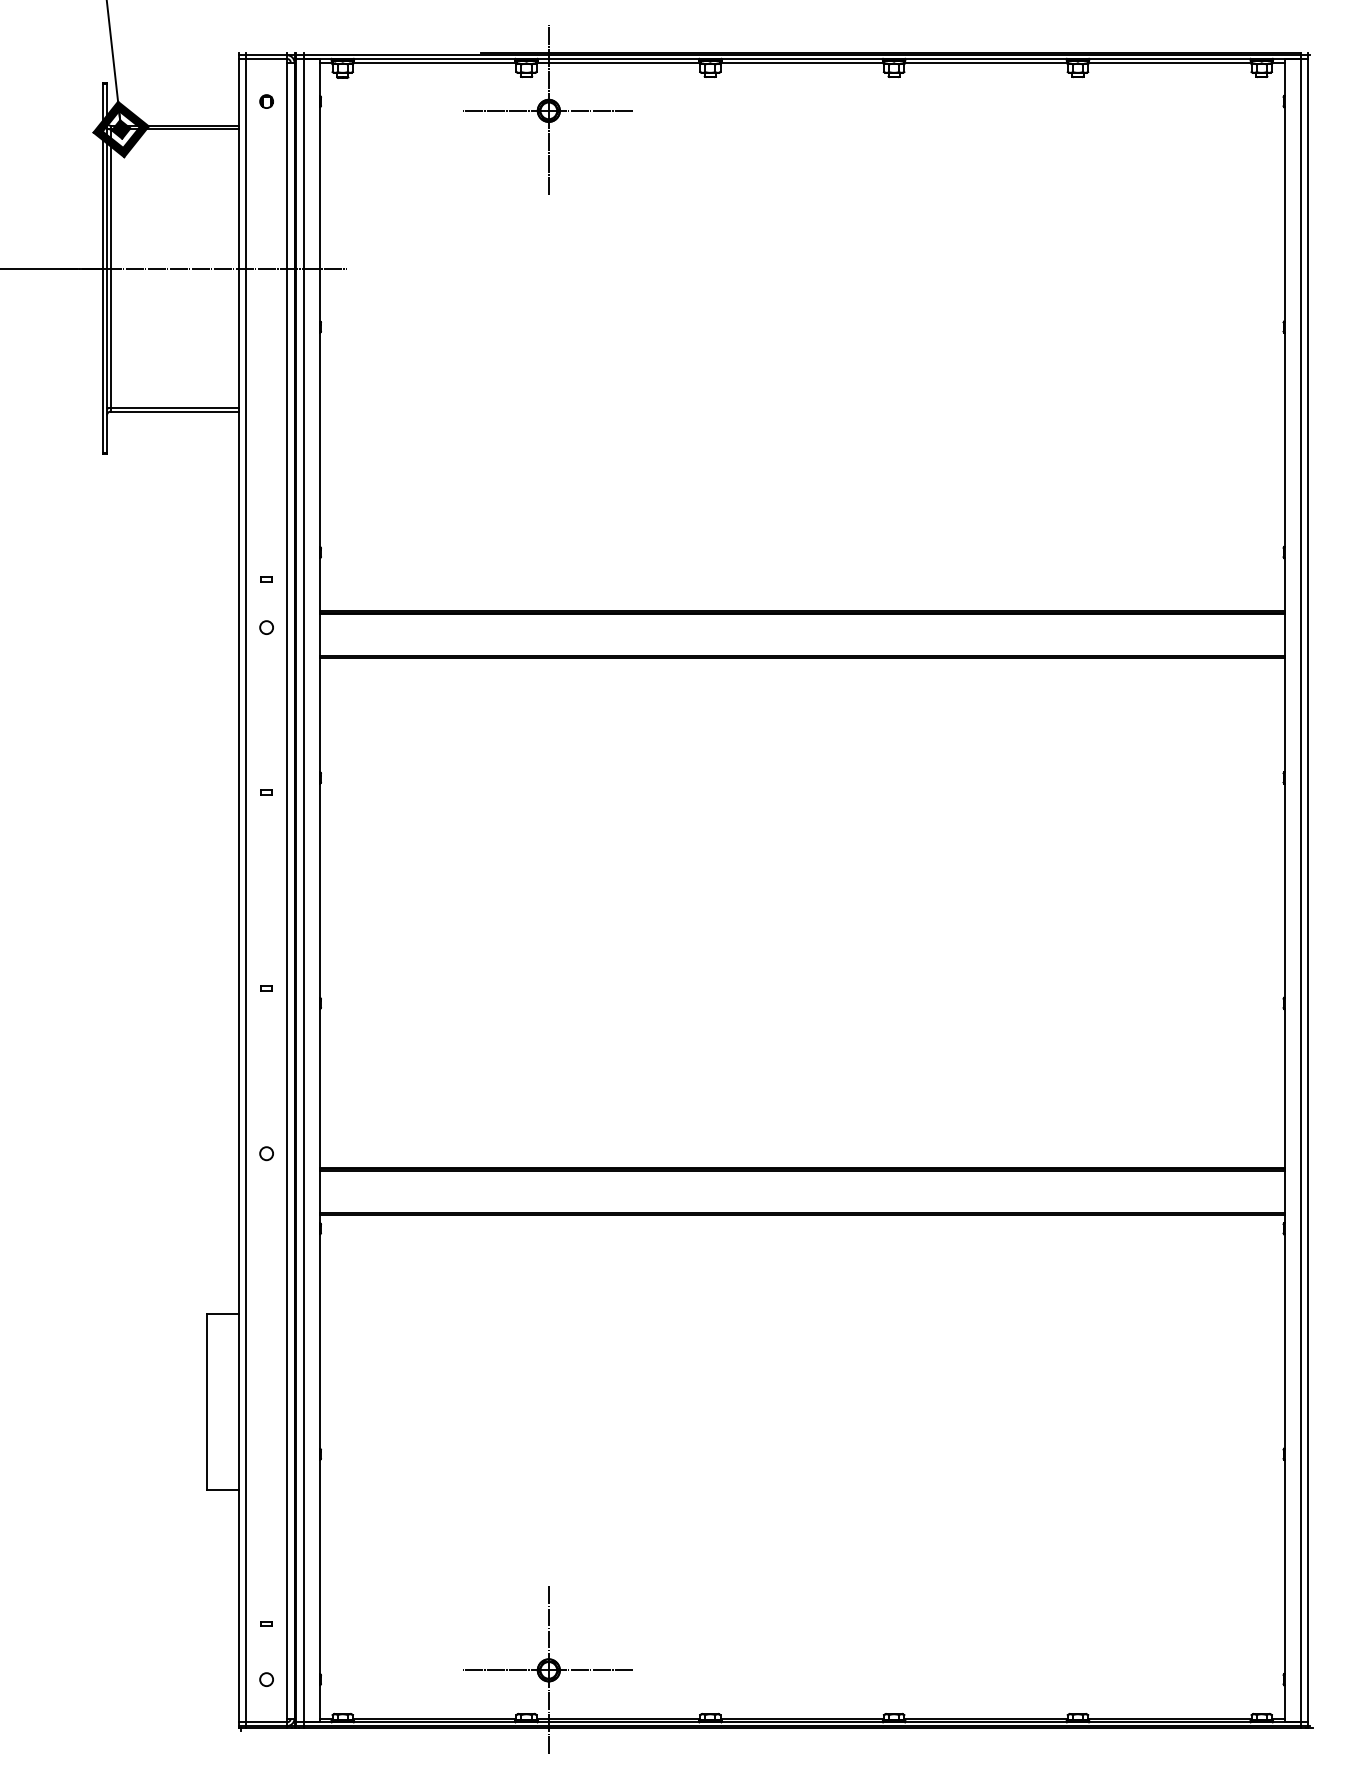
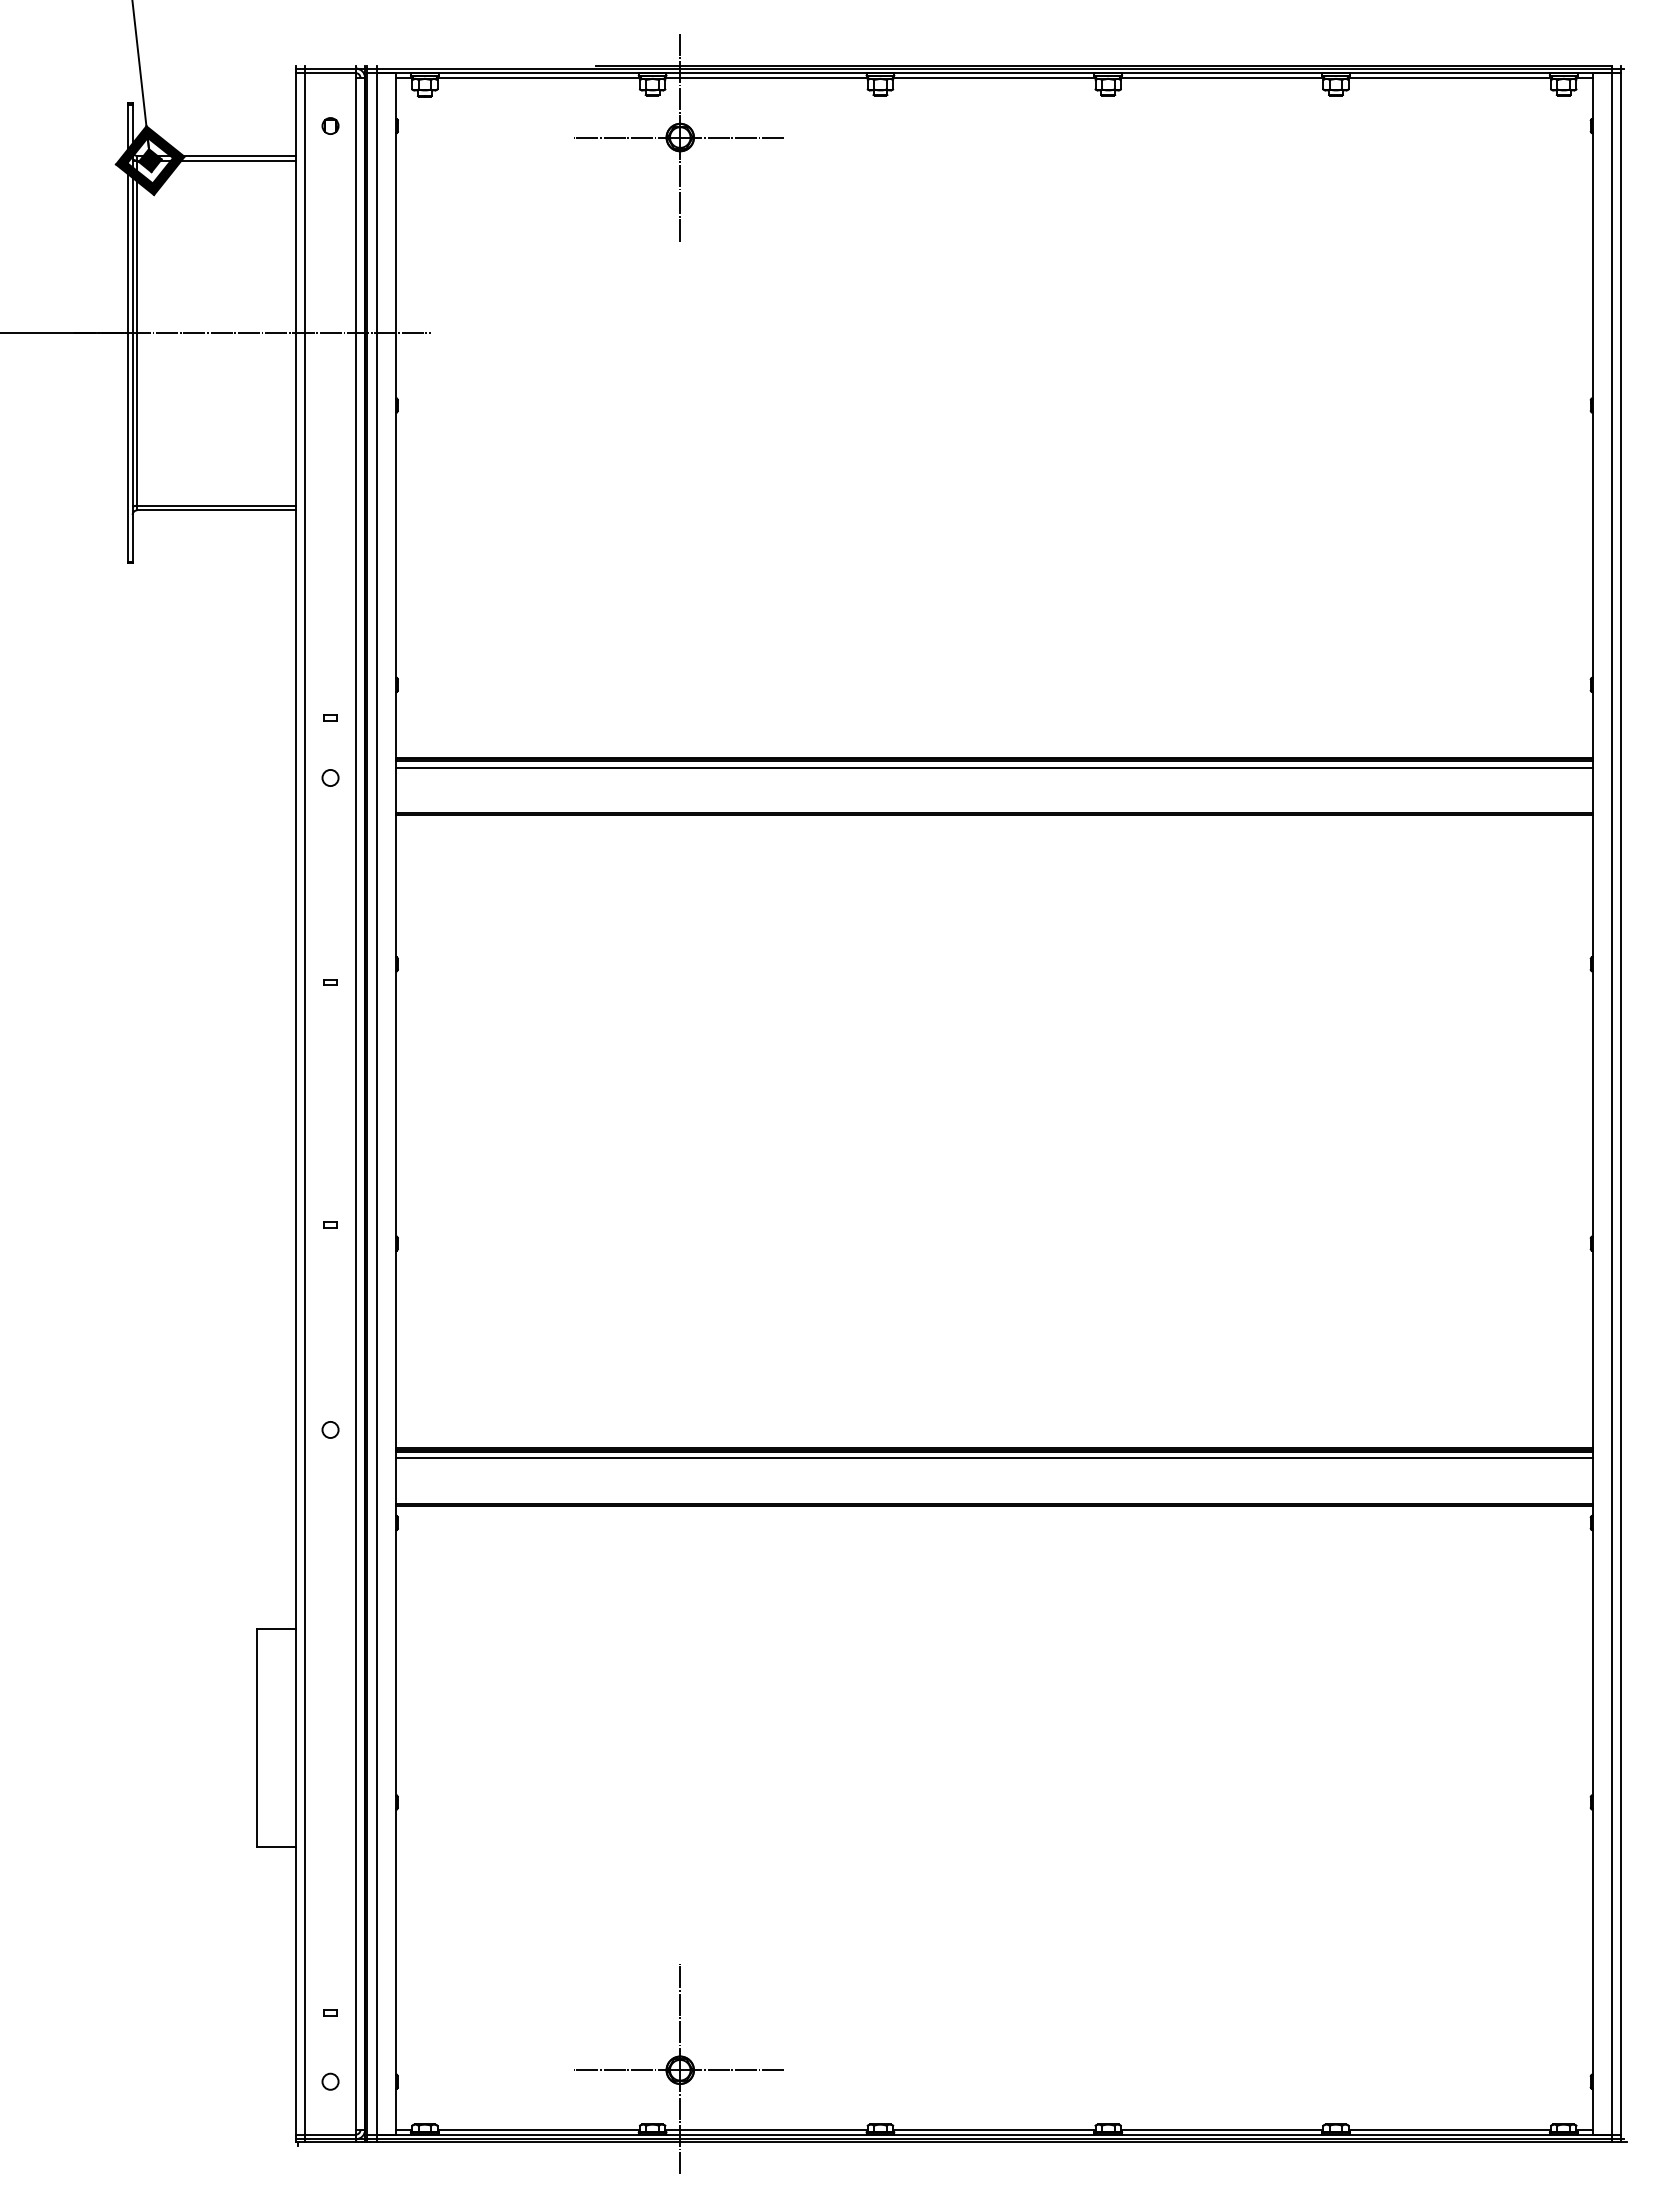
line: (802, 619) -> (994, 767), added
line: (802, 1175) -> (994, 1457), added

